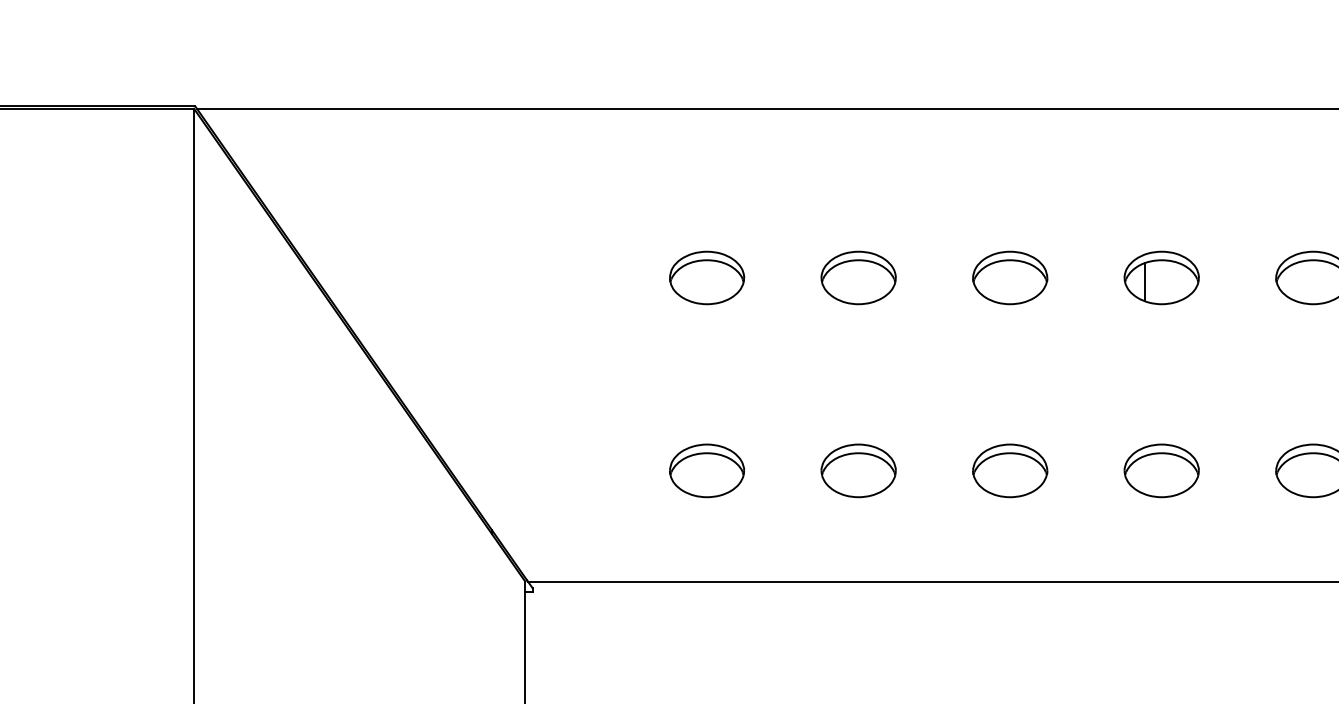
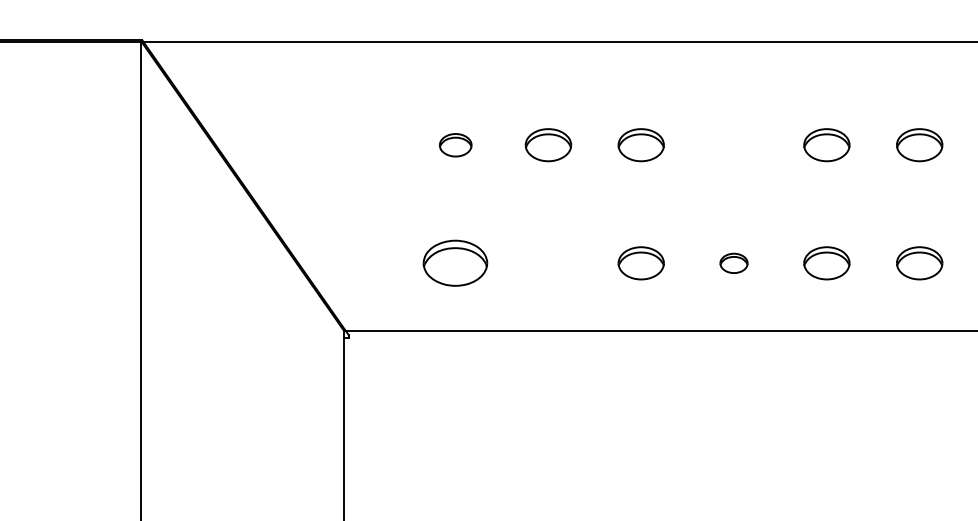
part: (706, 278) -> (455, 145), size x0.7
part: (1160, 278) -> (733, 145), removed
part: (706, 471) -> (455, 263), size x1.4
part: (858, 471) -> (548, 263), removed
part: (1160, 471) -> (733, 263), size x0.6

